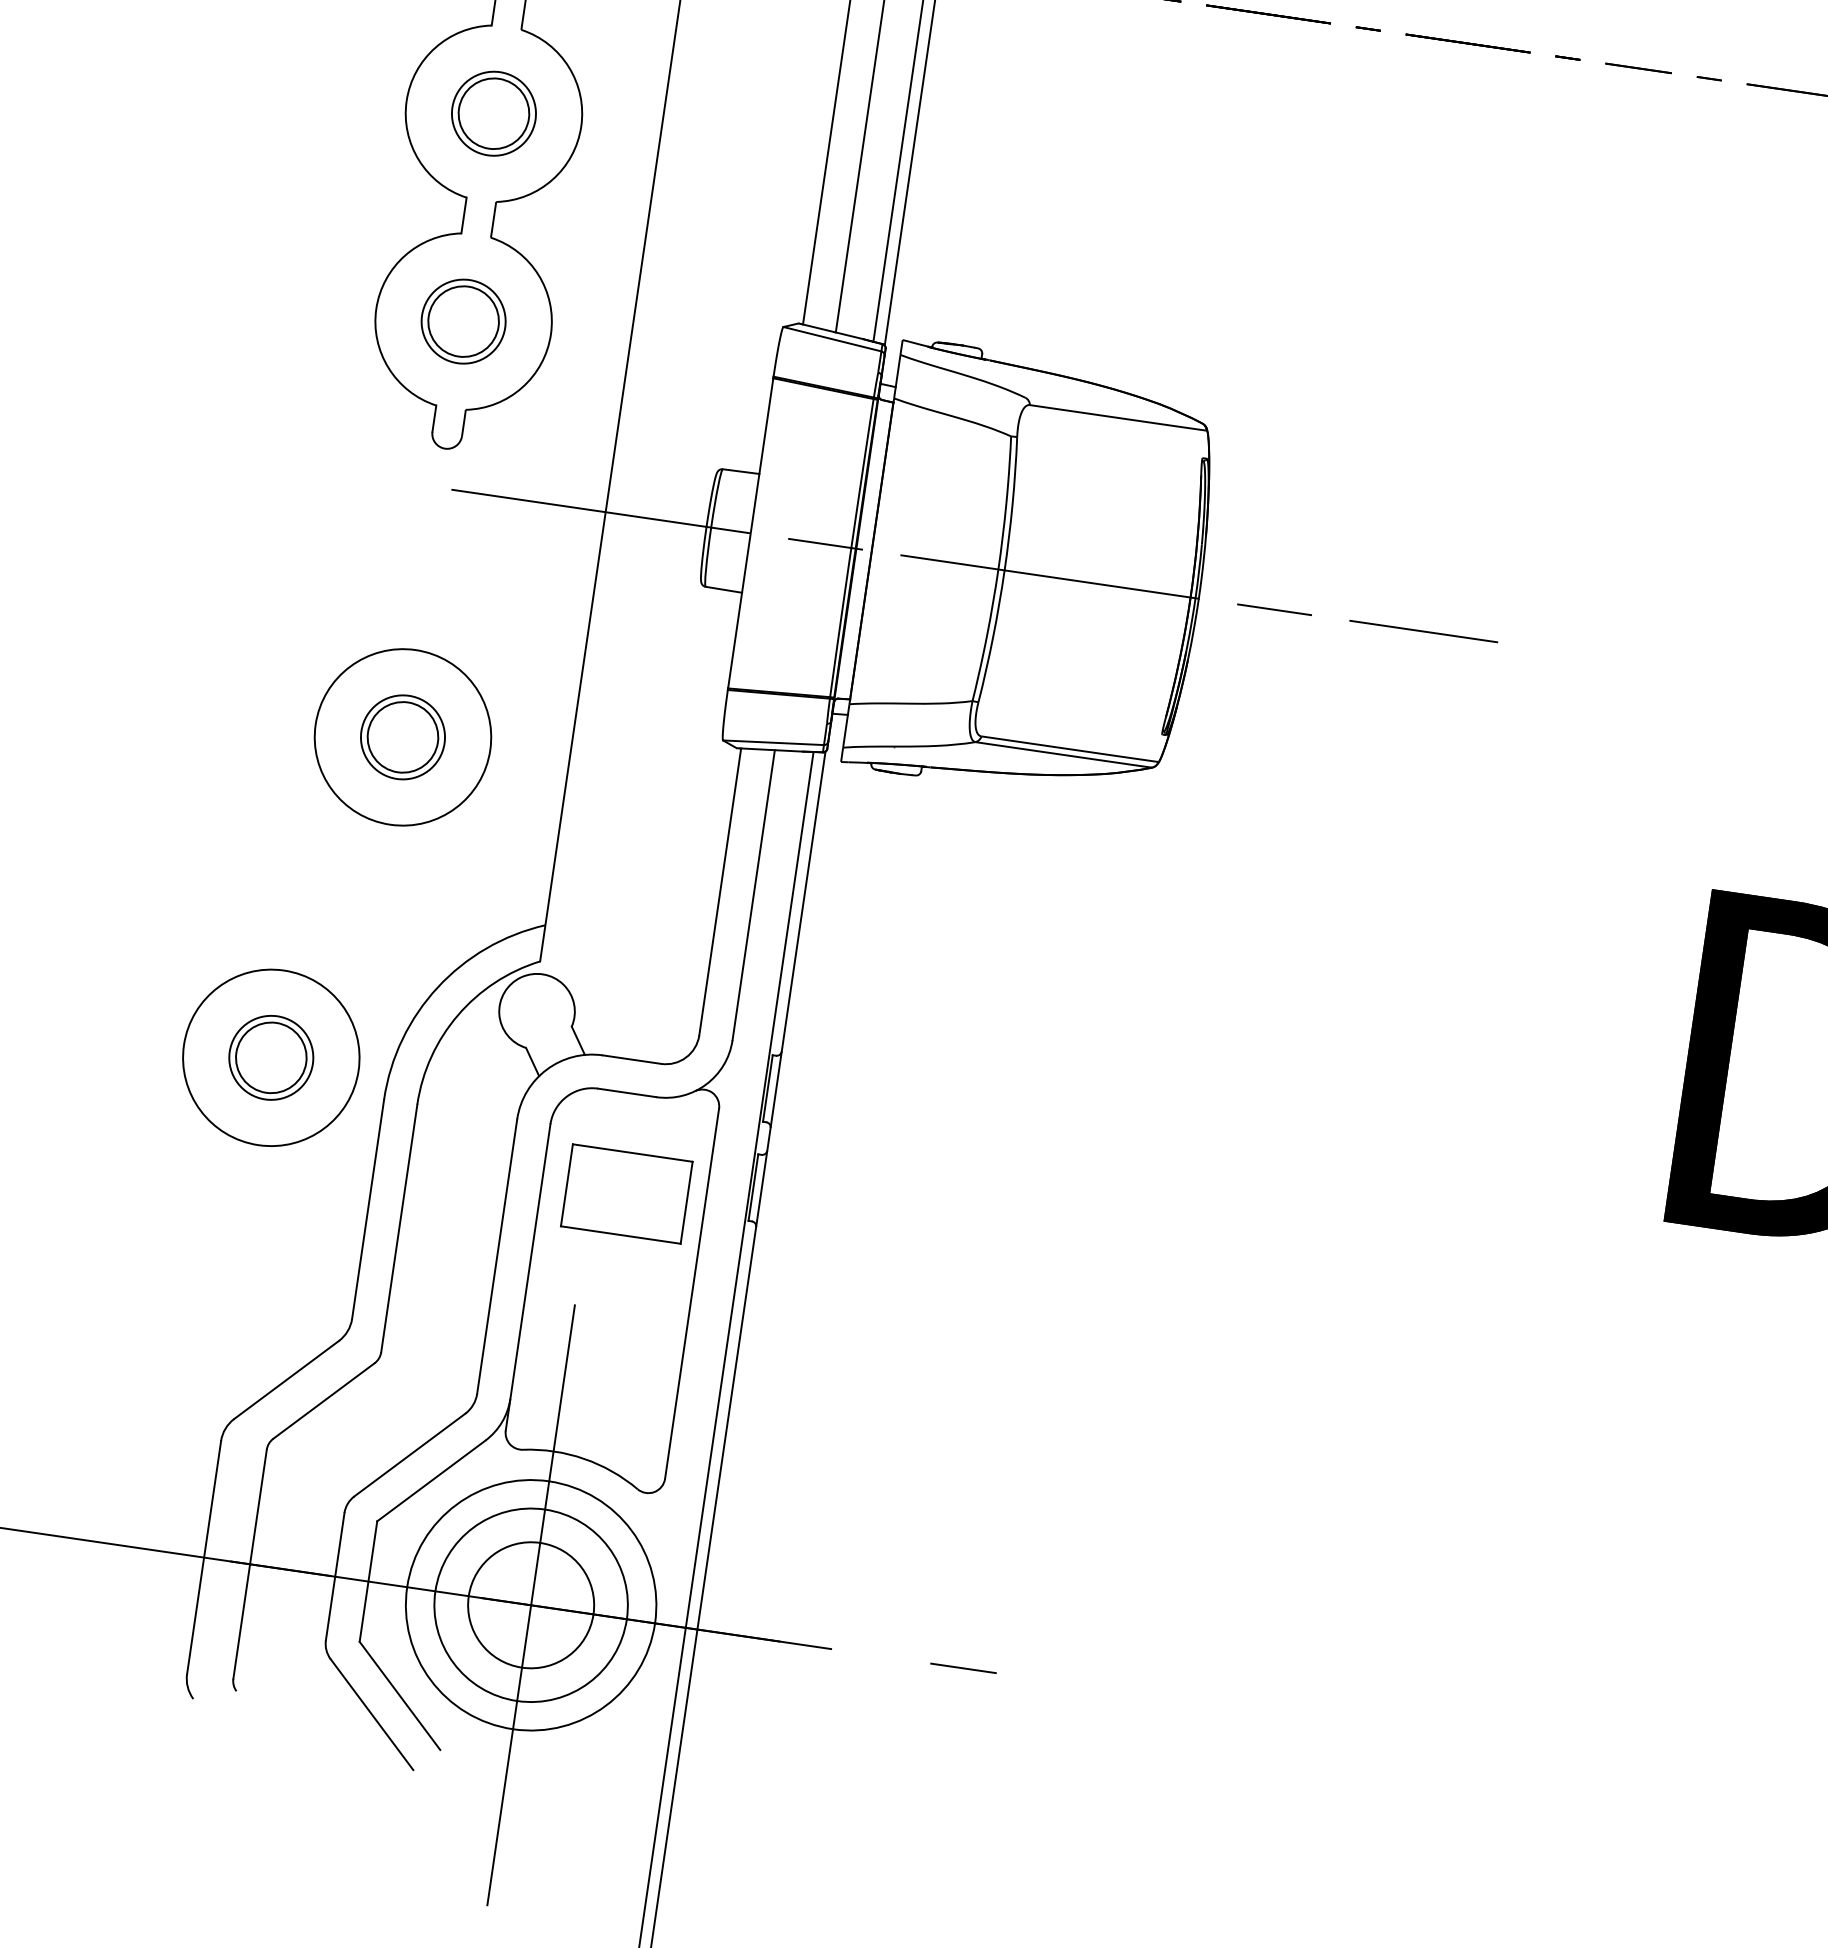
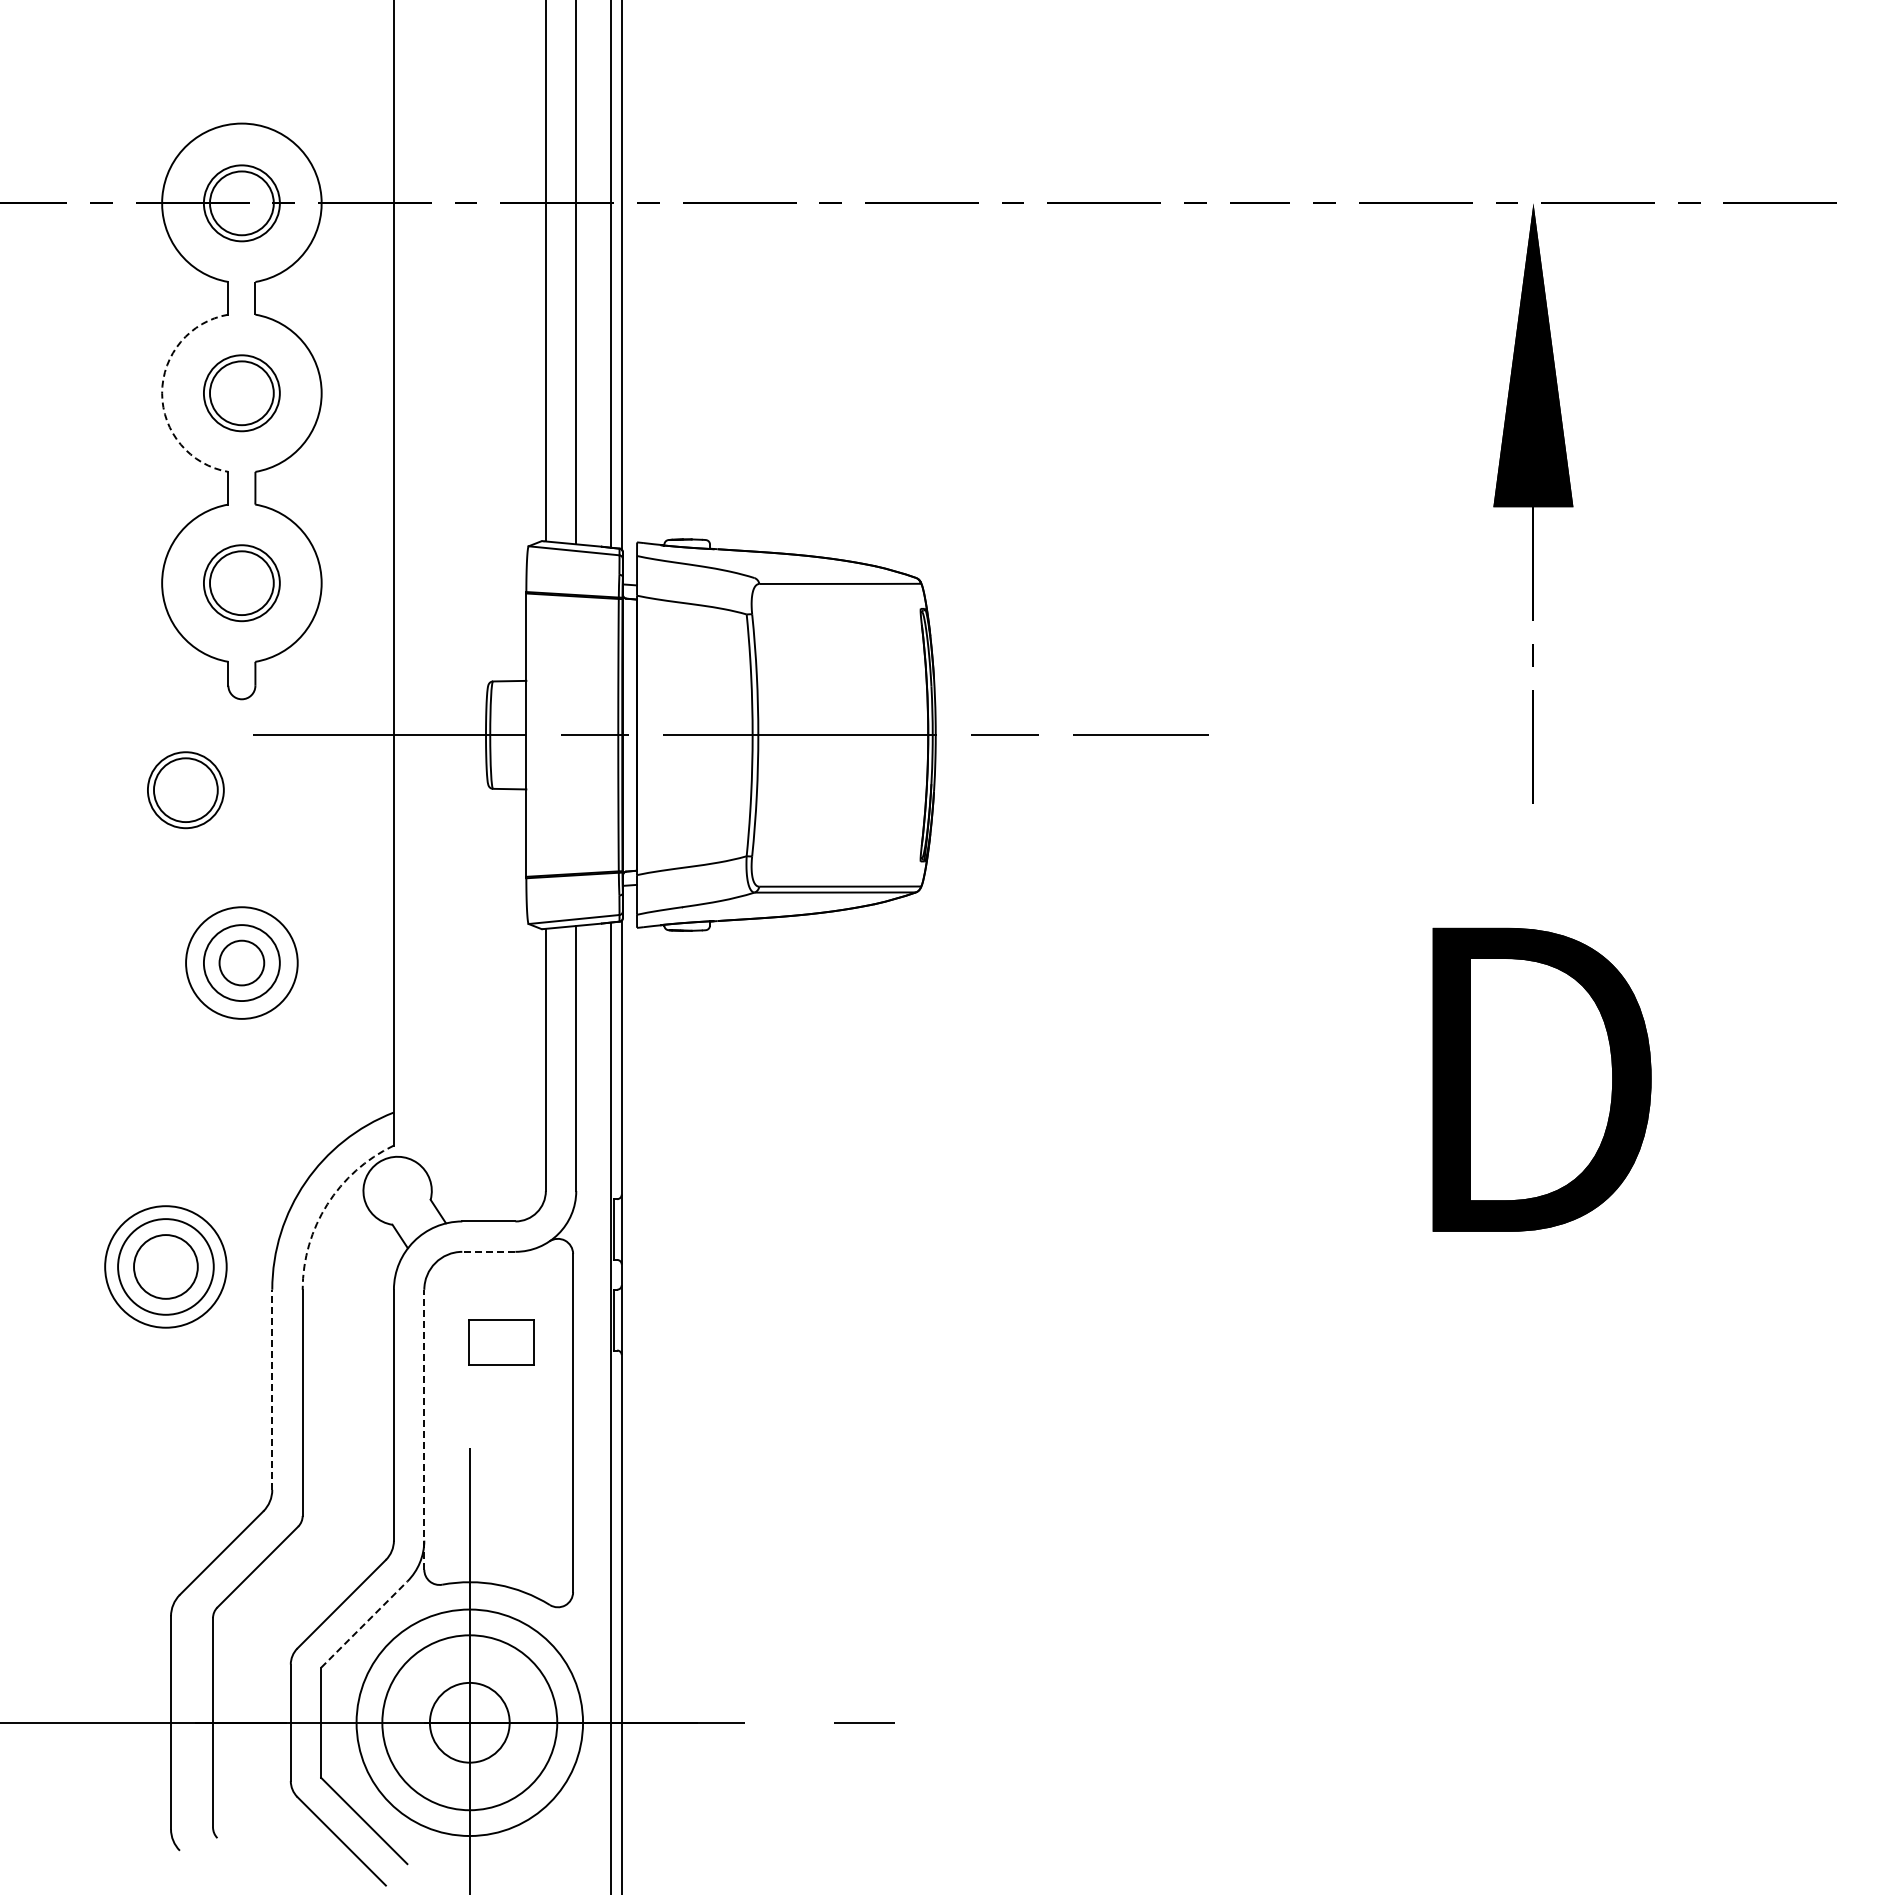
arc: (407, 101) -> (162, 393), solid -> dashed
part: (368, 539) -> (185, 790), added
circle: (402, 736) -> (241, 962), size x0.7
circle: (402, 736) -> (241, 962), size x0.7
arc: (458, 1015) -> (327, 1204), solid -> dashed
circle: (270, 1057) -> (165, 1266), size x0.6
circle: (270, 1057) -> (165, 1266), size x1.6
line: (626, 1092) -> (488, 1251), solid -> dashed
part: (626, 1194) -> (501, 1342), size x0.6
line: (368, 1209) -> (272, 1389), solid -> dashed
line: (528, 1277) -> (424, 1429), solid -> dashed
line: (431, 1480) -> (364, 1624), solid -> dashed
circle: (530, 1604) -> (469, 1722), size x0.7

